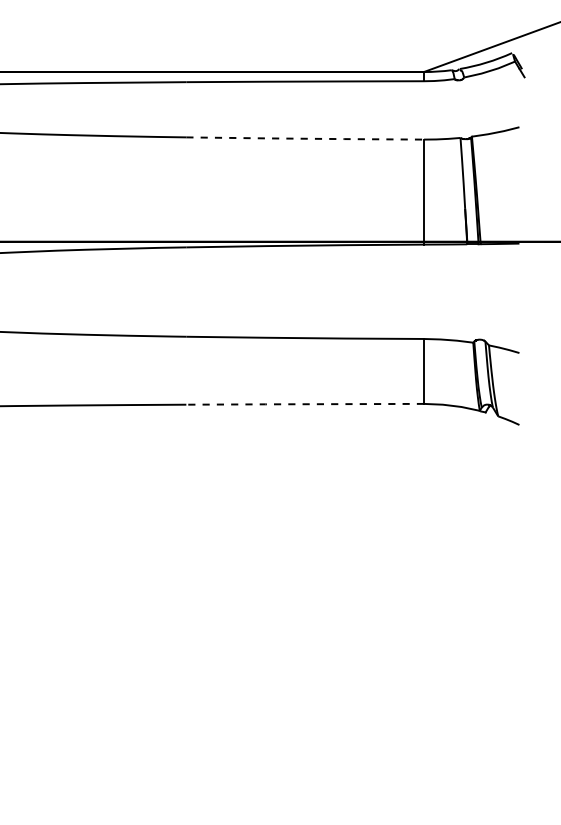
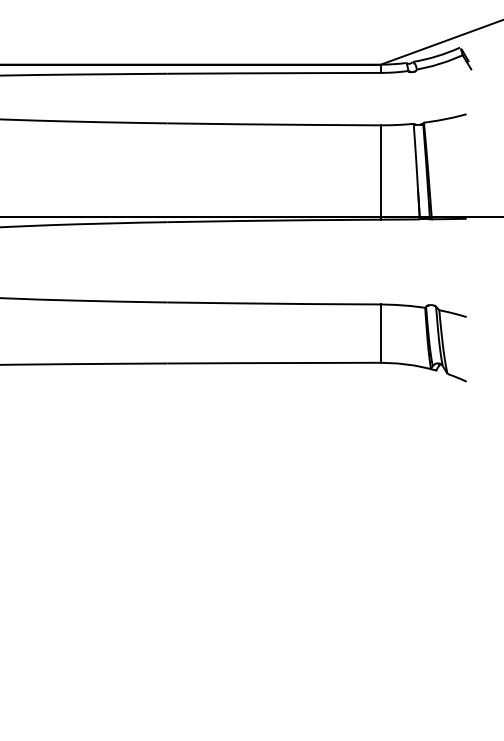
line: (305, 138) -> (274, 124), dashed -> solid
line: (305, 404) -> (274, 363), dashed -> solid

